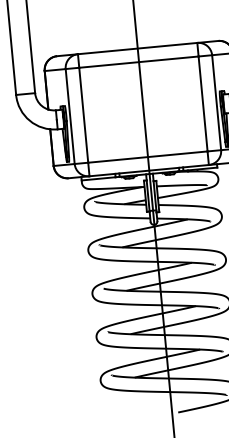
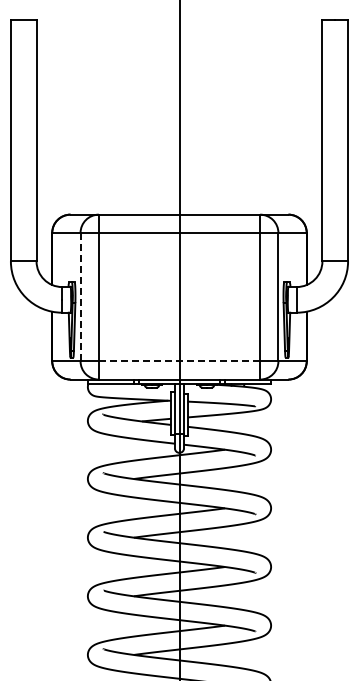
line: (70, 116) -> (80, 296), solid -> dashed
line: (147, 157) -> (179, 361), solid -> dashed

